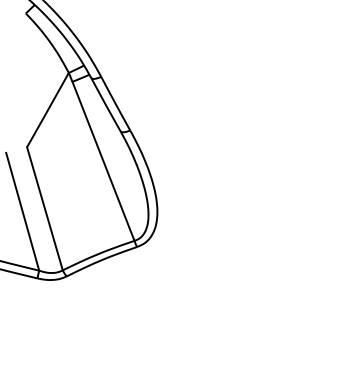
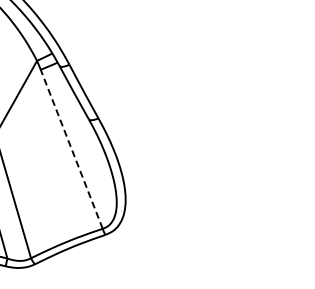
line: (103, 160) -> (71, 148), solid -> dashed

